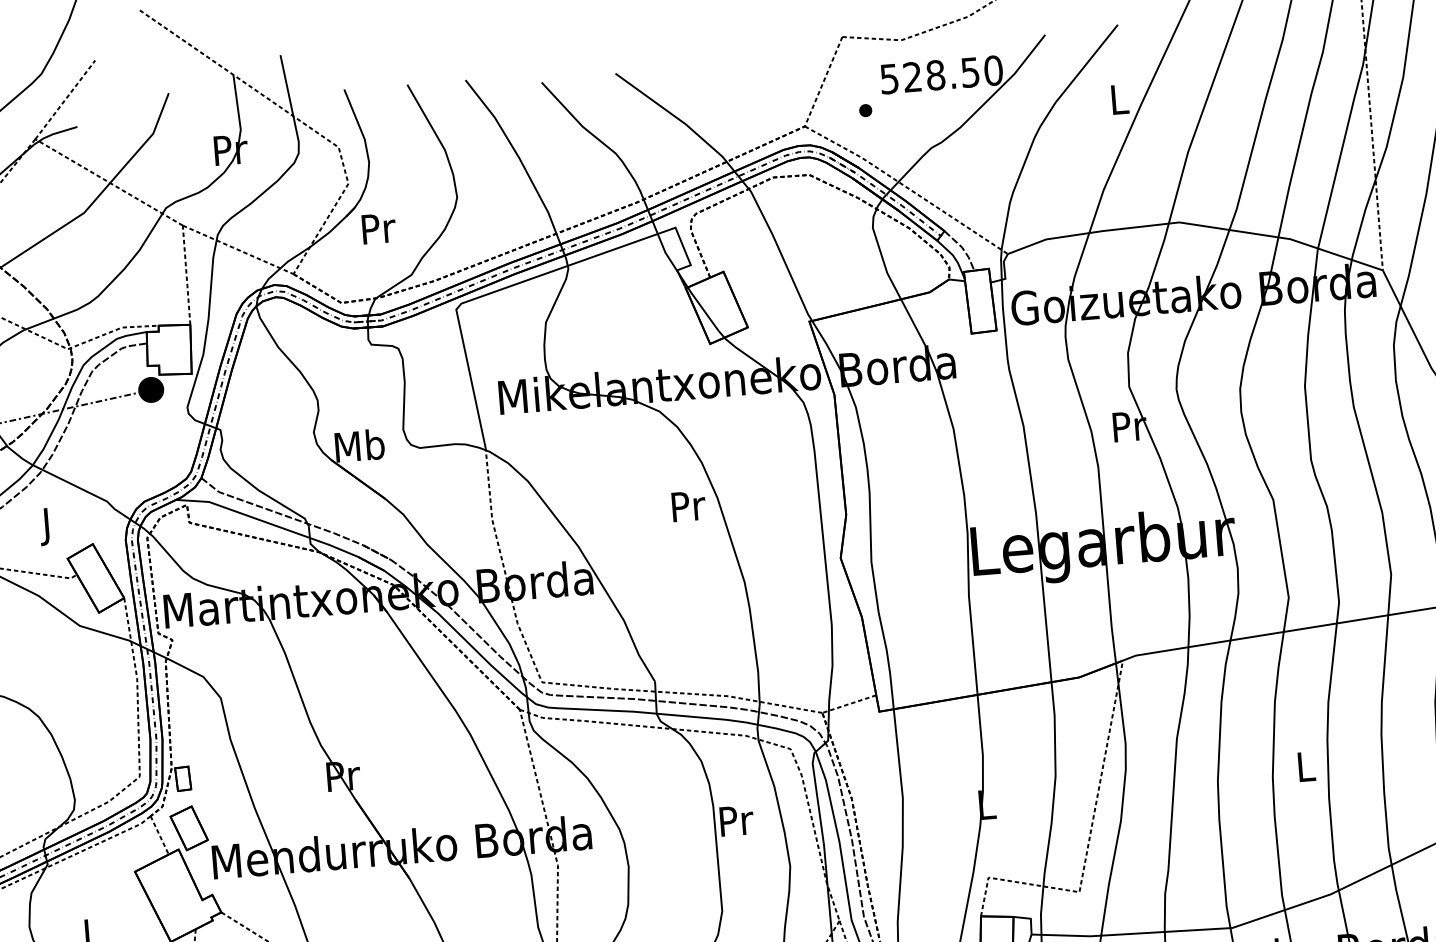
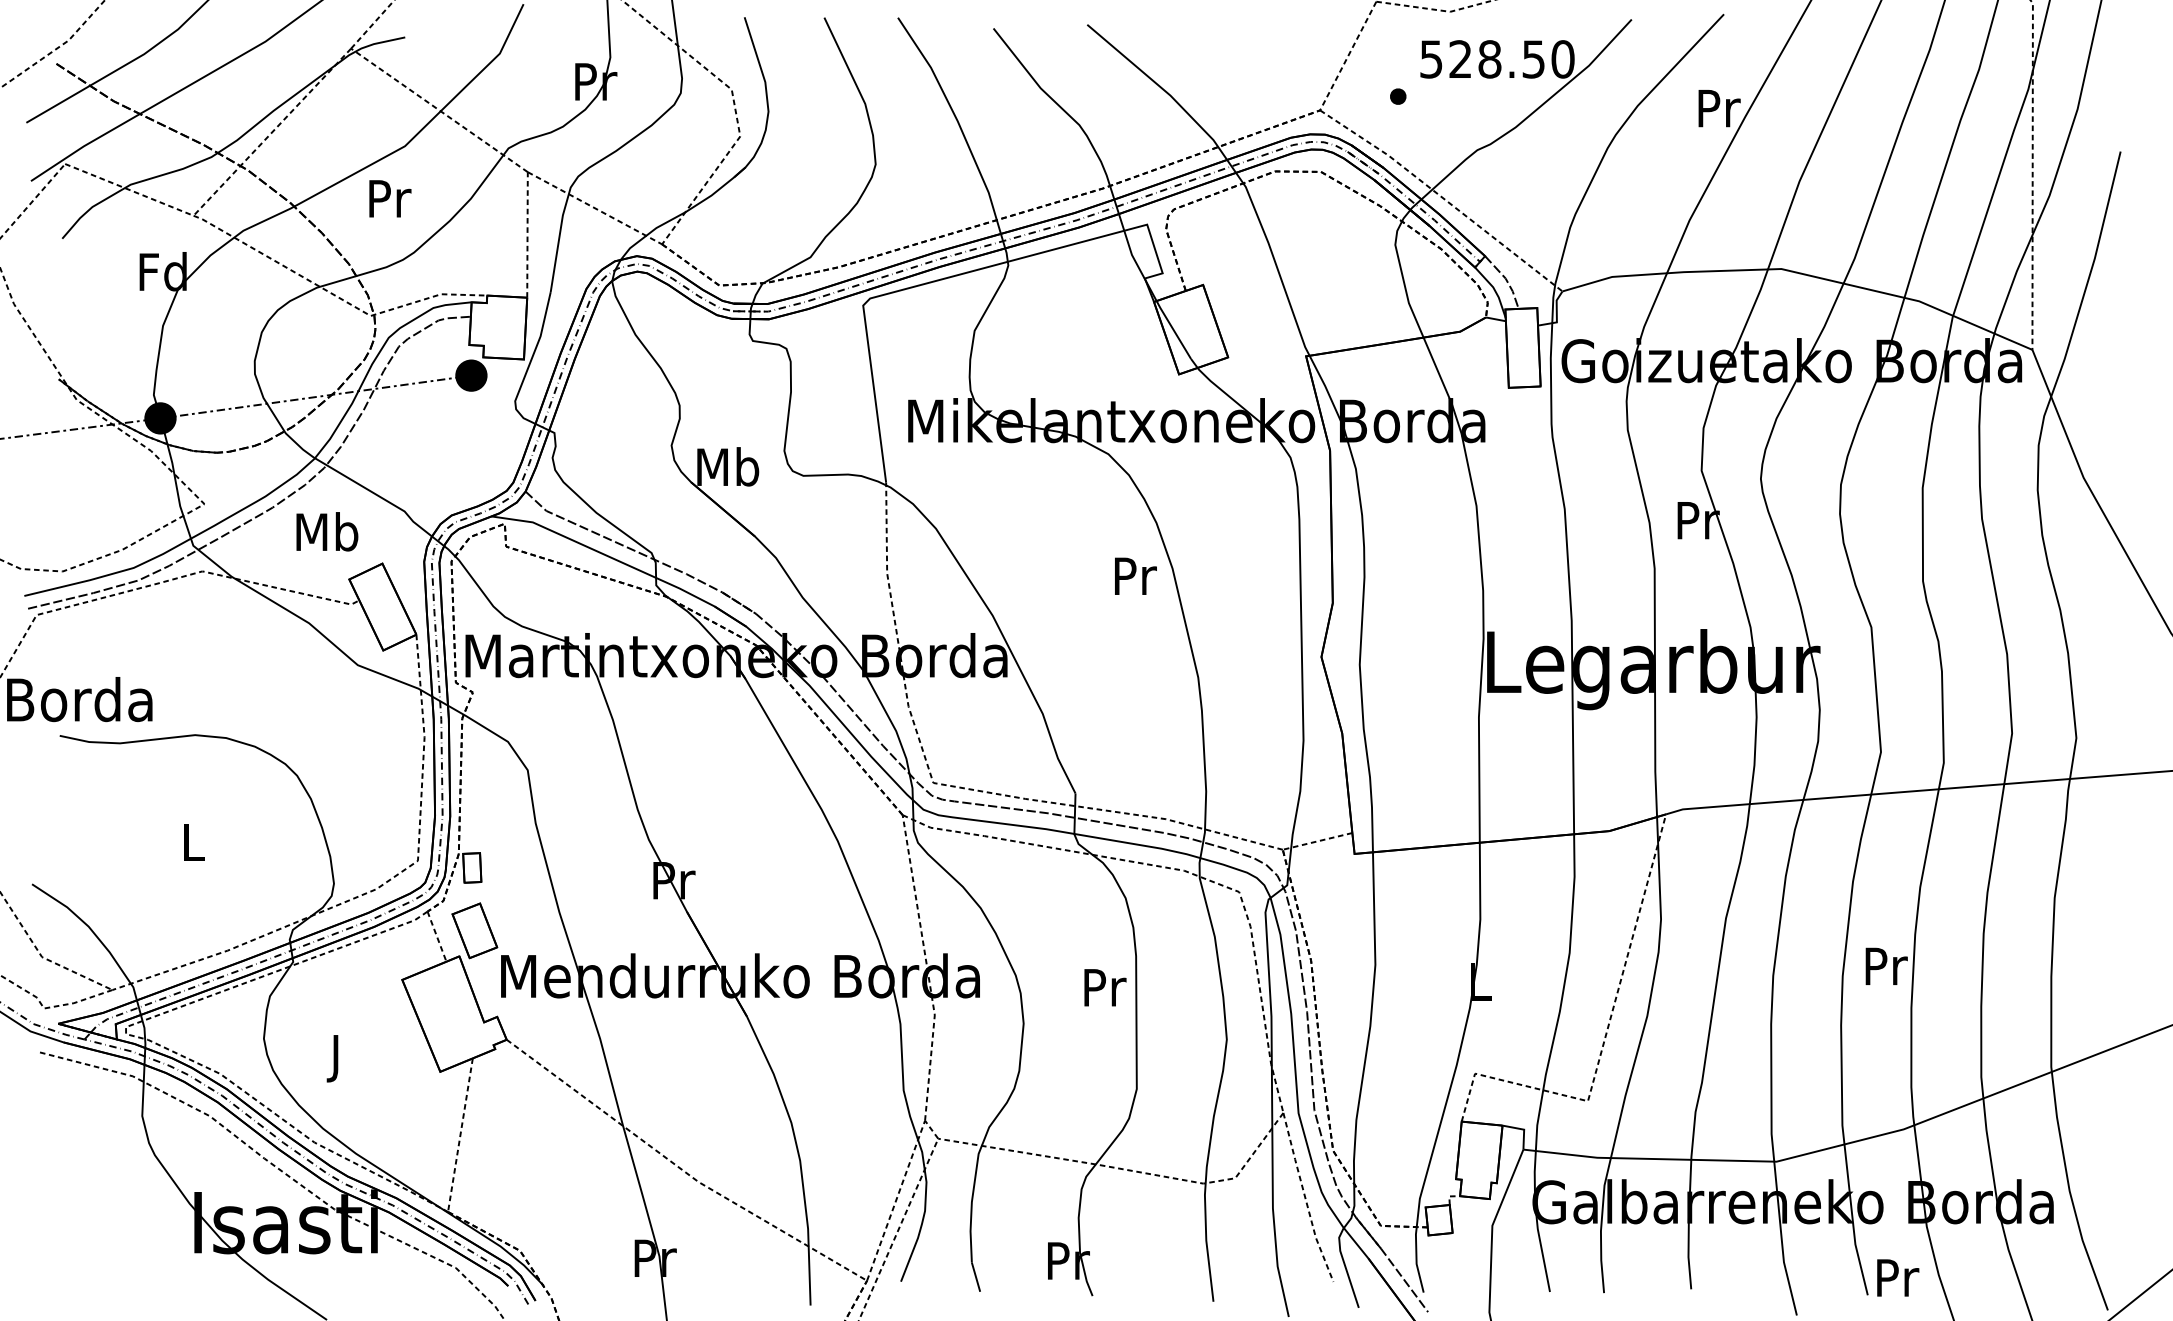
text: (1120, 99) -> (1719, 108), L -> Pr
text: (379, 228) -> (390, 198), moved
text: (47, 526) -> (327, 536), J -> Mb
text: (1306, 766) -> (1886, 966), L -> Pr
text: (736, 820) -> (1105, 987), moved

